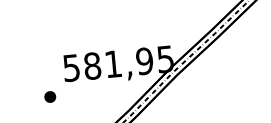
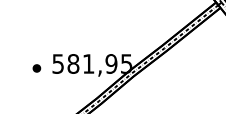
part: (49, 97) -> (36, 68), moved

